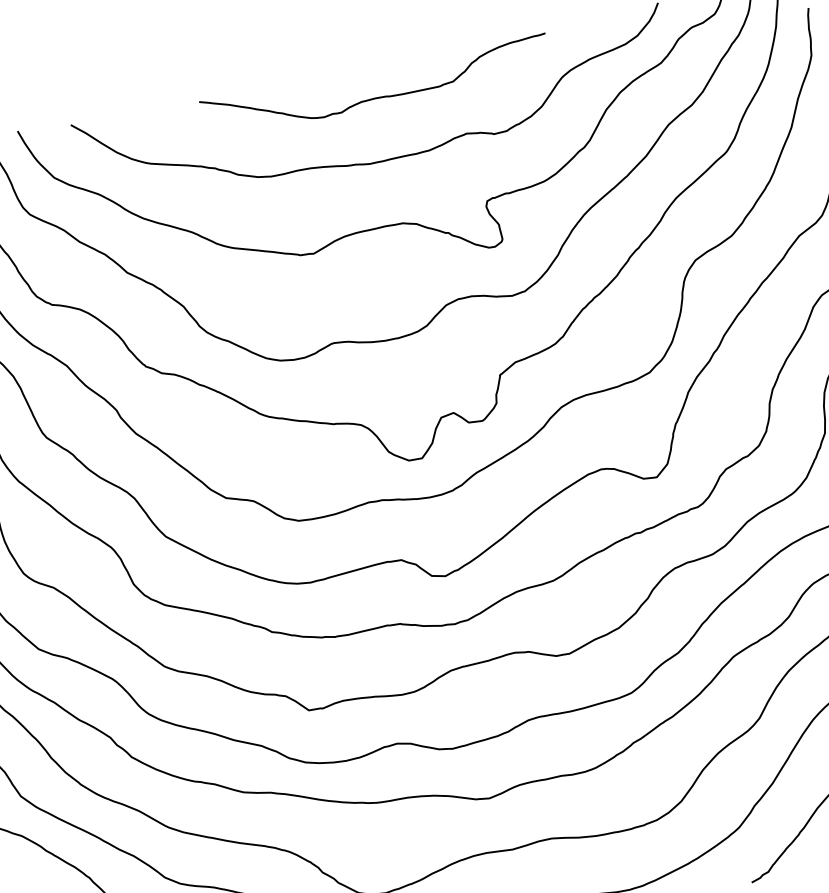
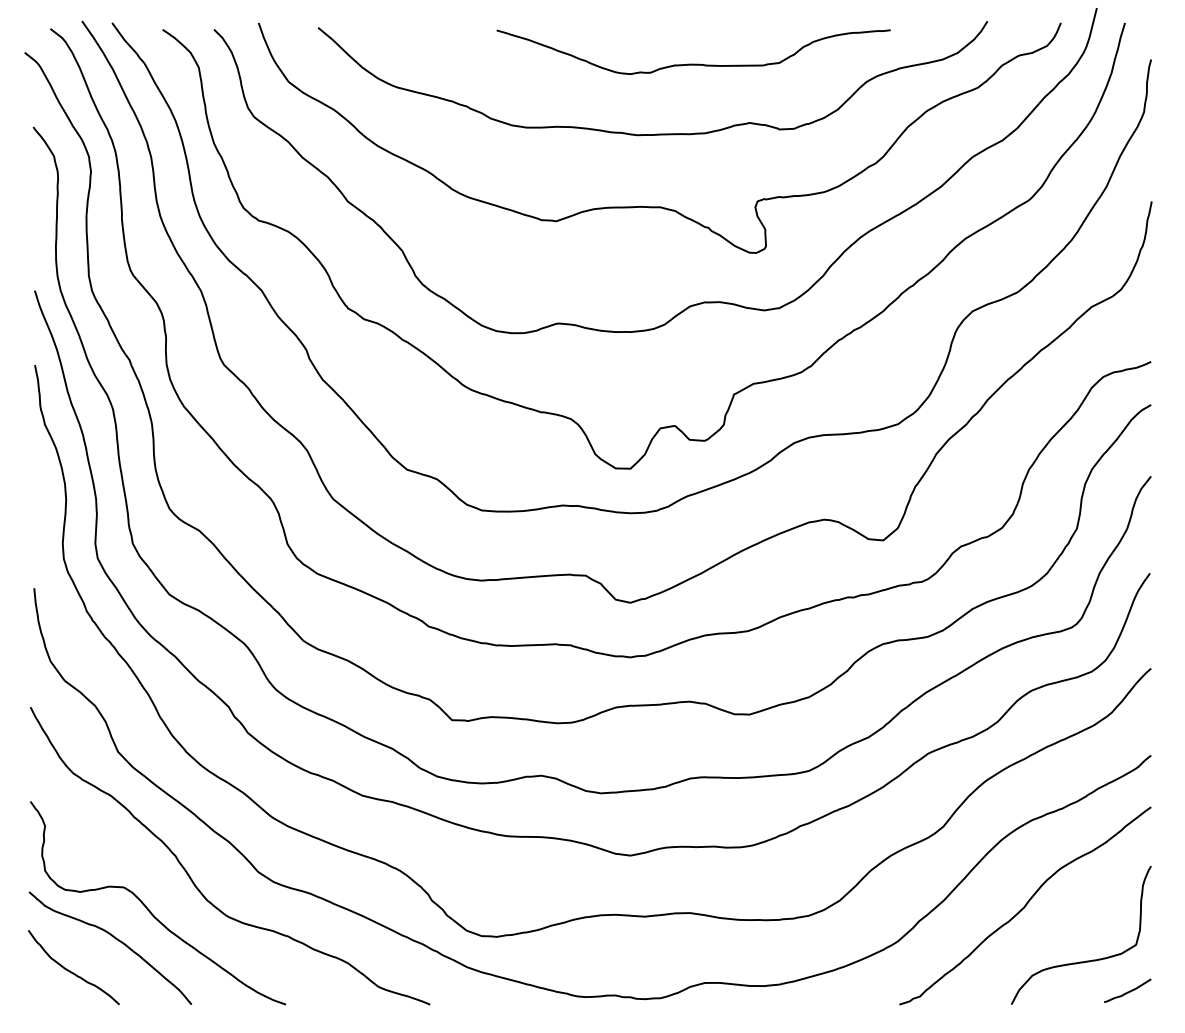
curve: (377, 96) -> (693, 63), moved

